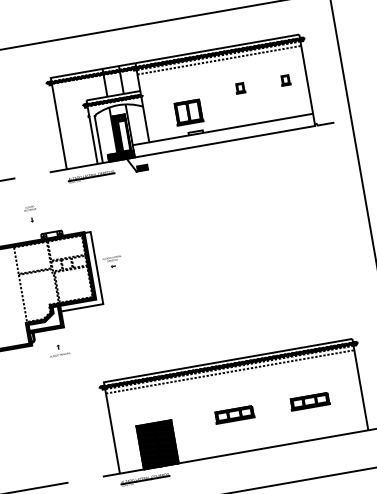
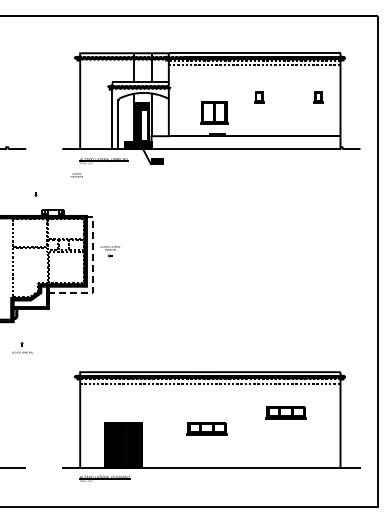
part: (240, 88) -> (259, 97), moved
text: (29, 208) -> (76, 175), moved
line: (100, 285) -> (93, 273), solid -> dashed
text: (59, 350) -> (22, 347), moved
part: (309, 401) -> (285, 412), moved

